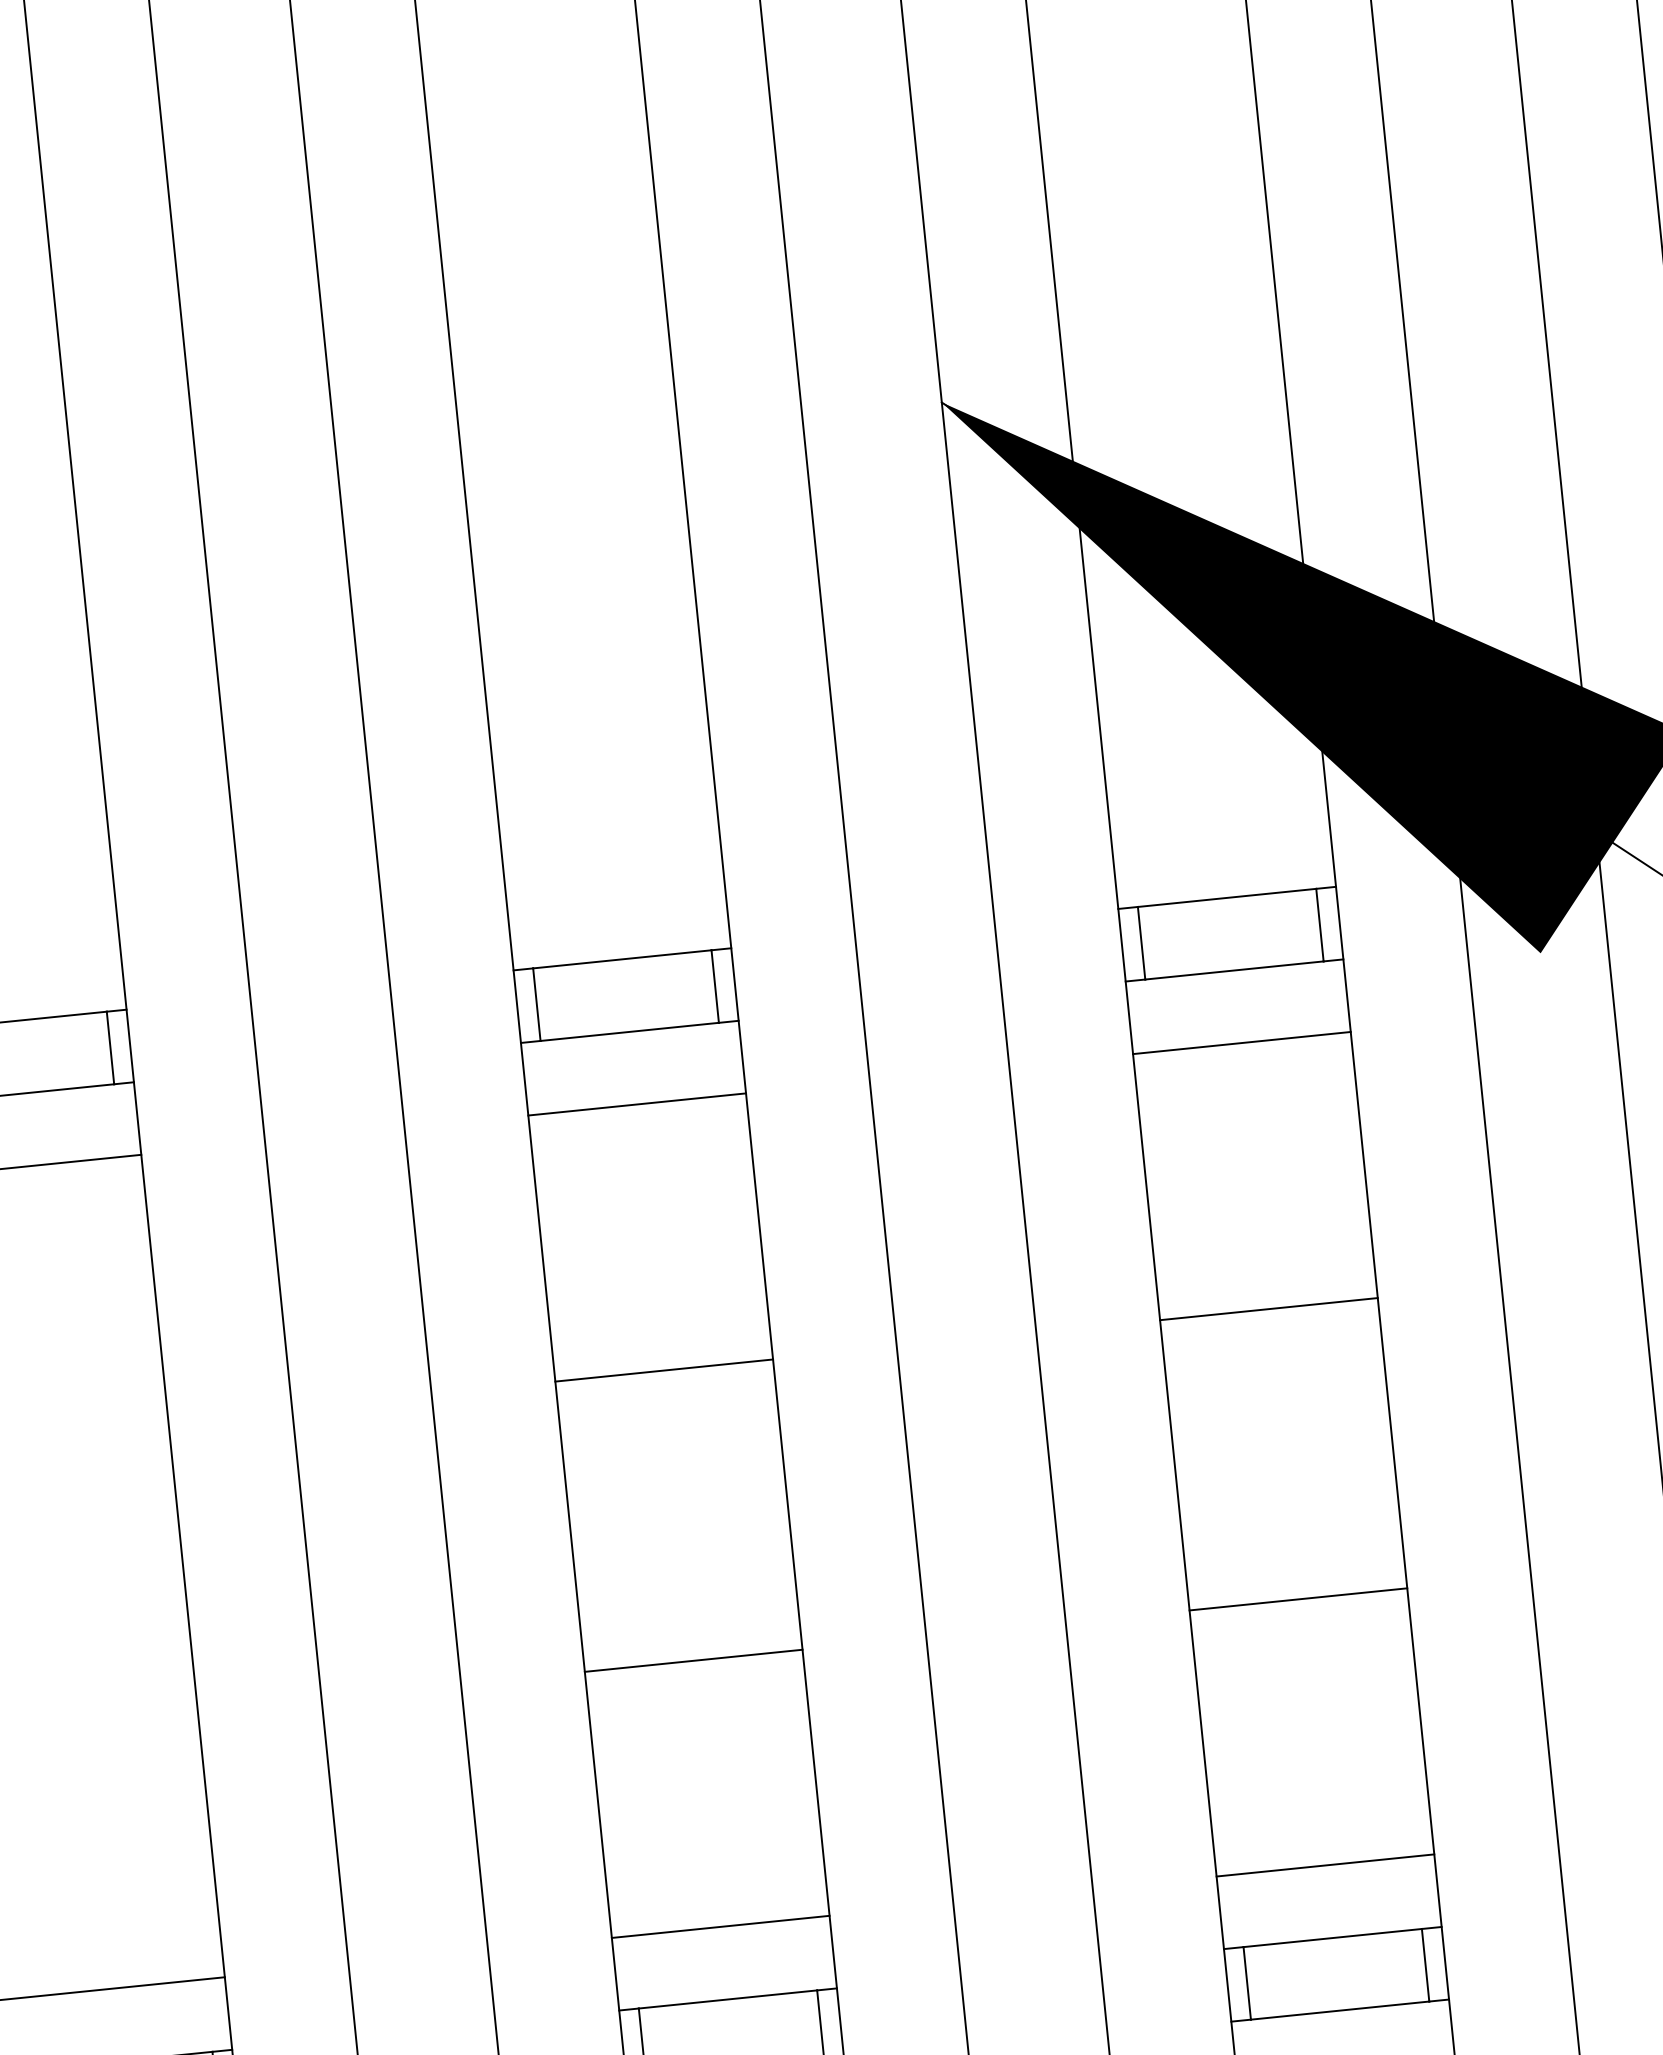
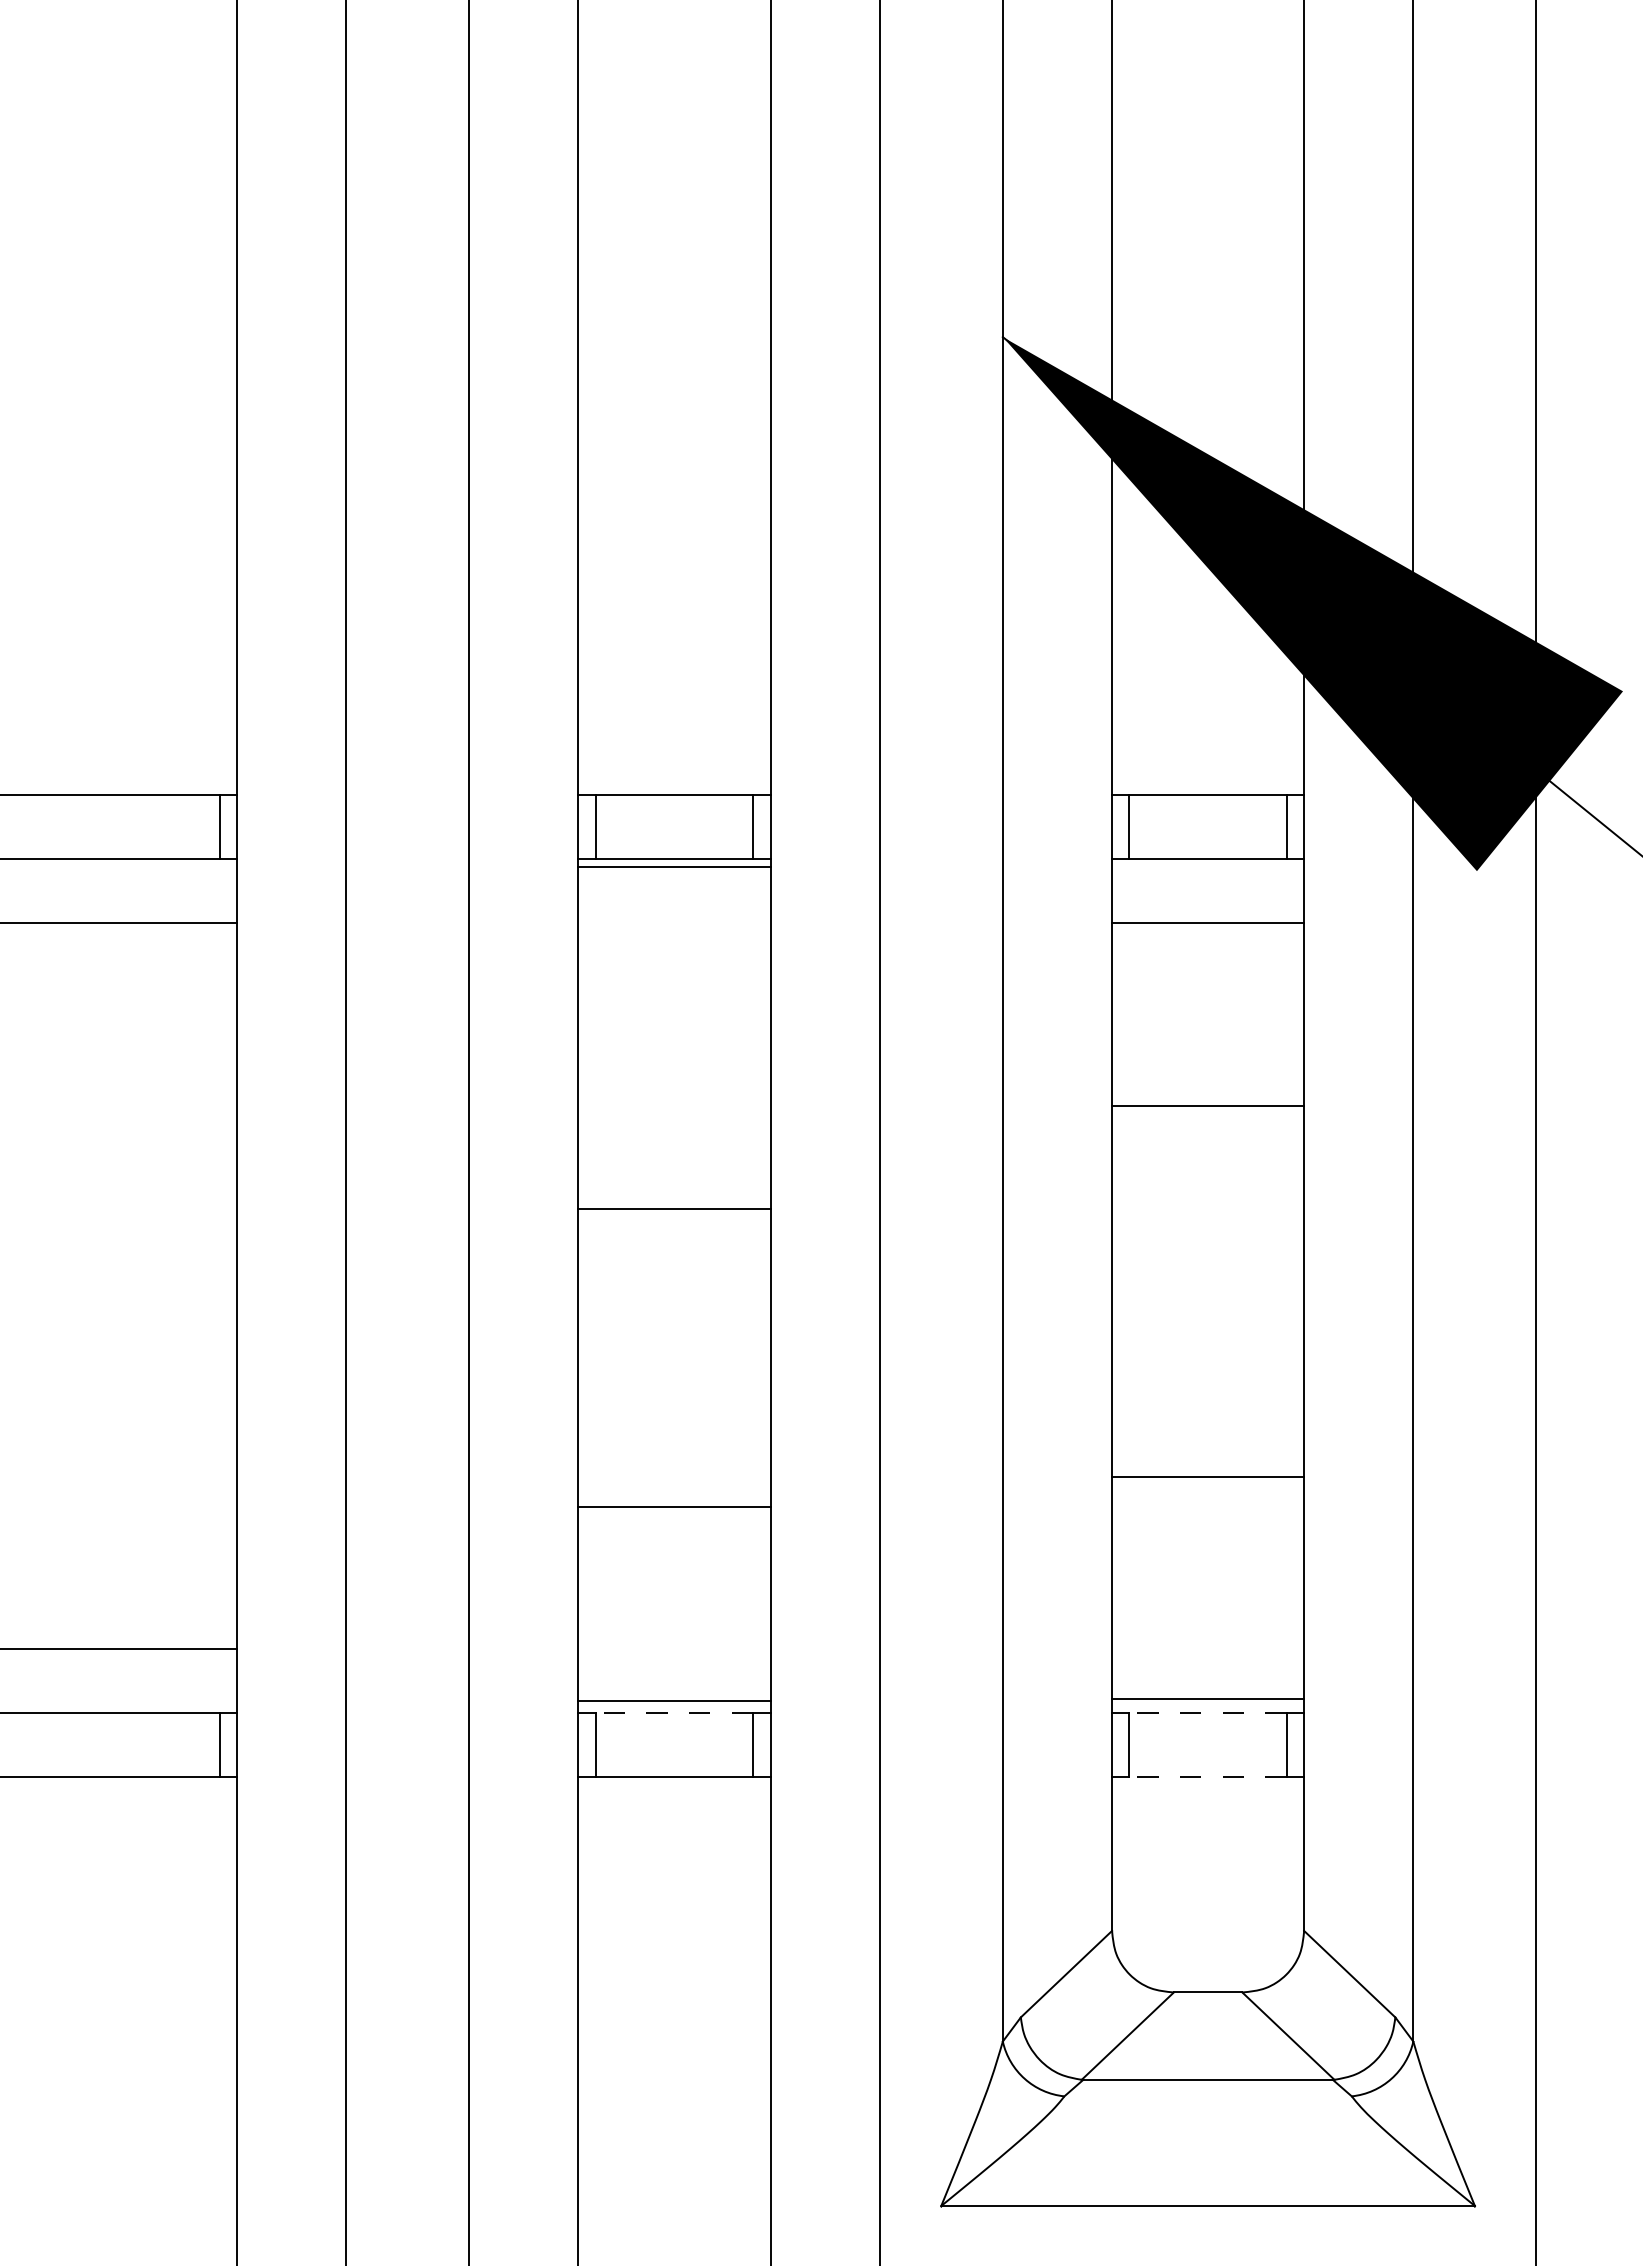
line: (637, 1104) -> (674, 867), moved
line: (1269, 1308) -> (1208, 1105), moved
line: (664, 1370) -> (674, 1208), moved
line: (1298, 1599) -> (1208, 1477), moved
line: (693, 1661) -> (674, 1507), moved
line: (1325, 1865) -> (1208, 1698), moved
line: (720, 1926) -> (674, 1700), moved
line: (1333, 1937) -> (1208, 1712), solid -> dashed
line: (728, 1999) -> (674, 1712), solid -> dashed
line: (1340, 2010) -> (1208, 1776), solid -> dashed

